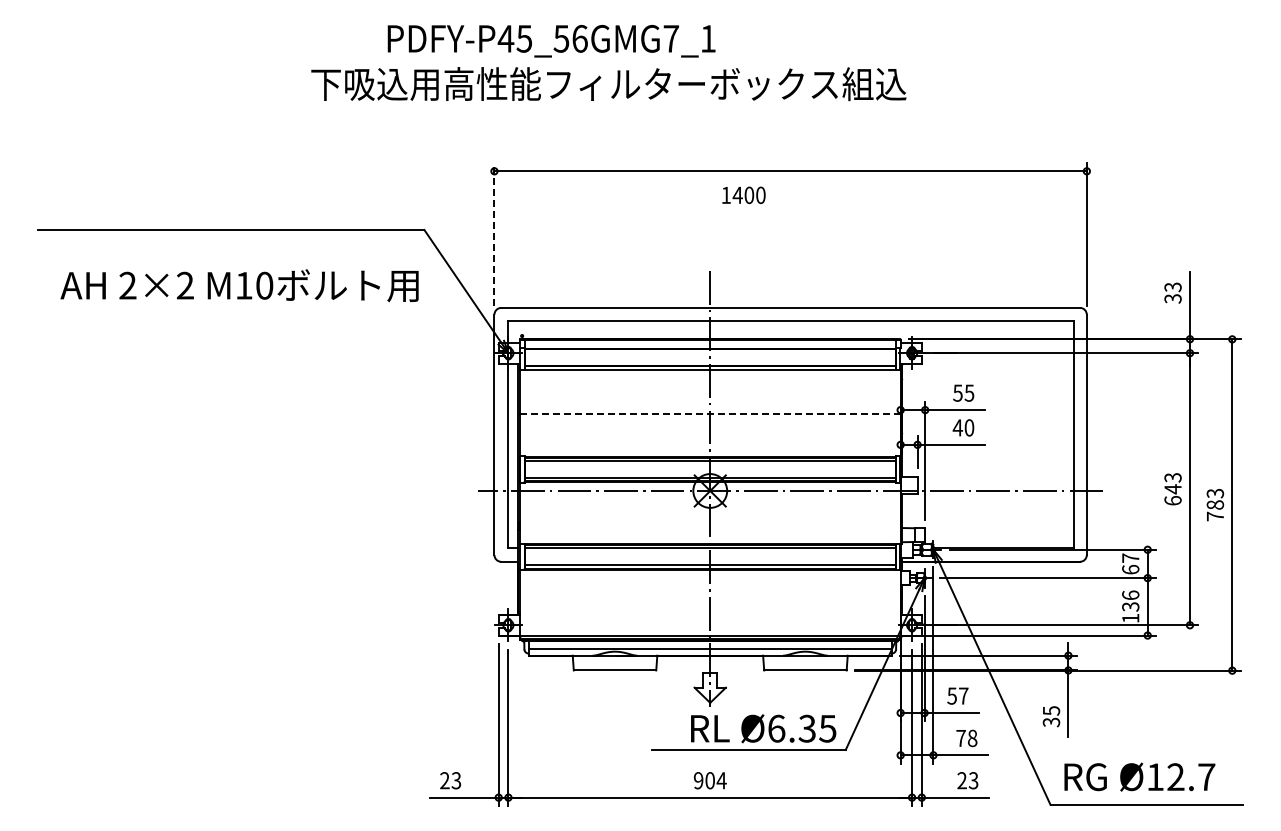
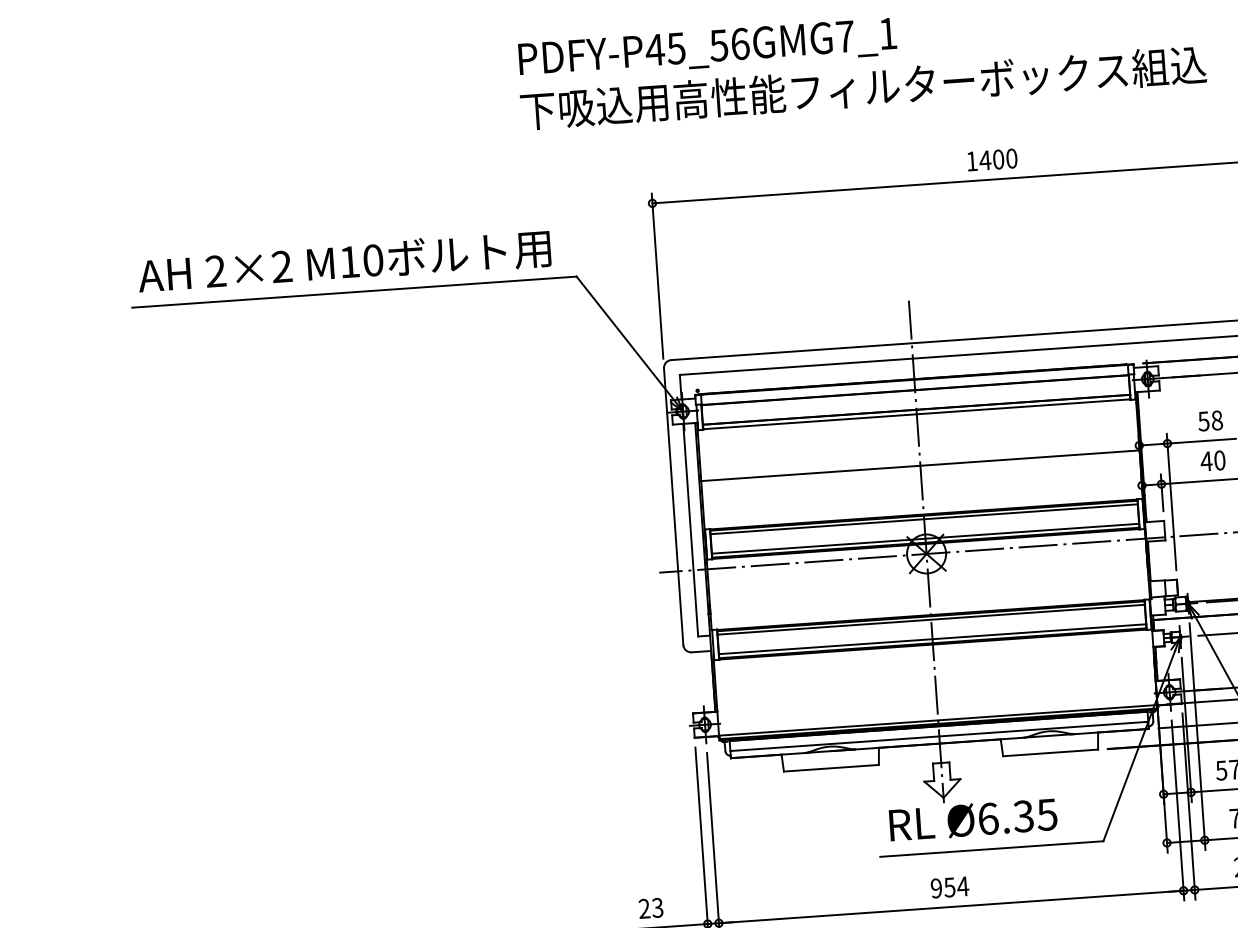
text: (608, 84) -> (863, 88), moved
text: (743, 194) -> (991, 159), moved
line: (494, 234) -> (657, 276), dashed -> solid
text: (239, 285) -> (344, 262), moved
text: (969, 392) -> (1217, 419), 55 -> 58
line: (709, 414) -> (919, 466), dashed -> solid
text: (763, 728) -> (973, 819), moved
text: (709, 780) -> (949, 887), 904 -> 954

